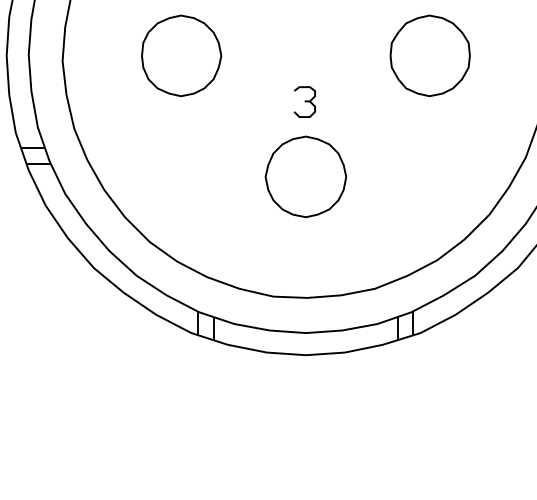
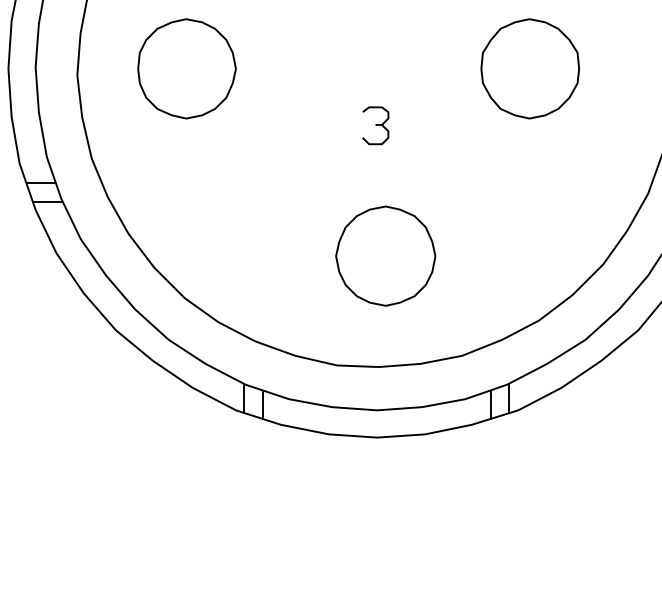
part: (181, 55) -> (186, 68), moved
part: (305, 176) -> (385, 255), moved

